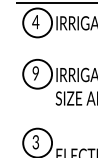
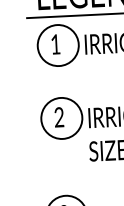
text: (35, 22) -> (55, 45), 4 -> 1
text: (35, 74) -> (58, 118), 9 -> 2

